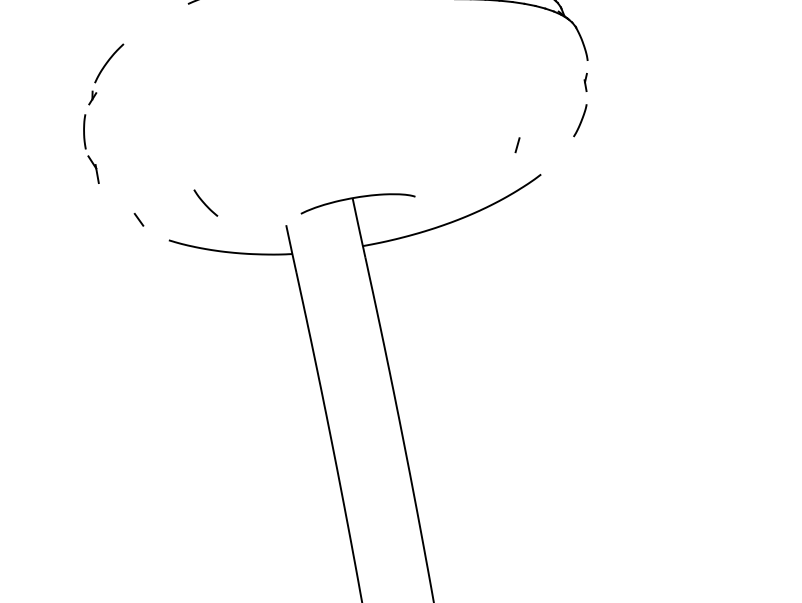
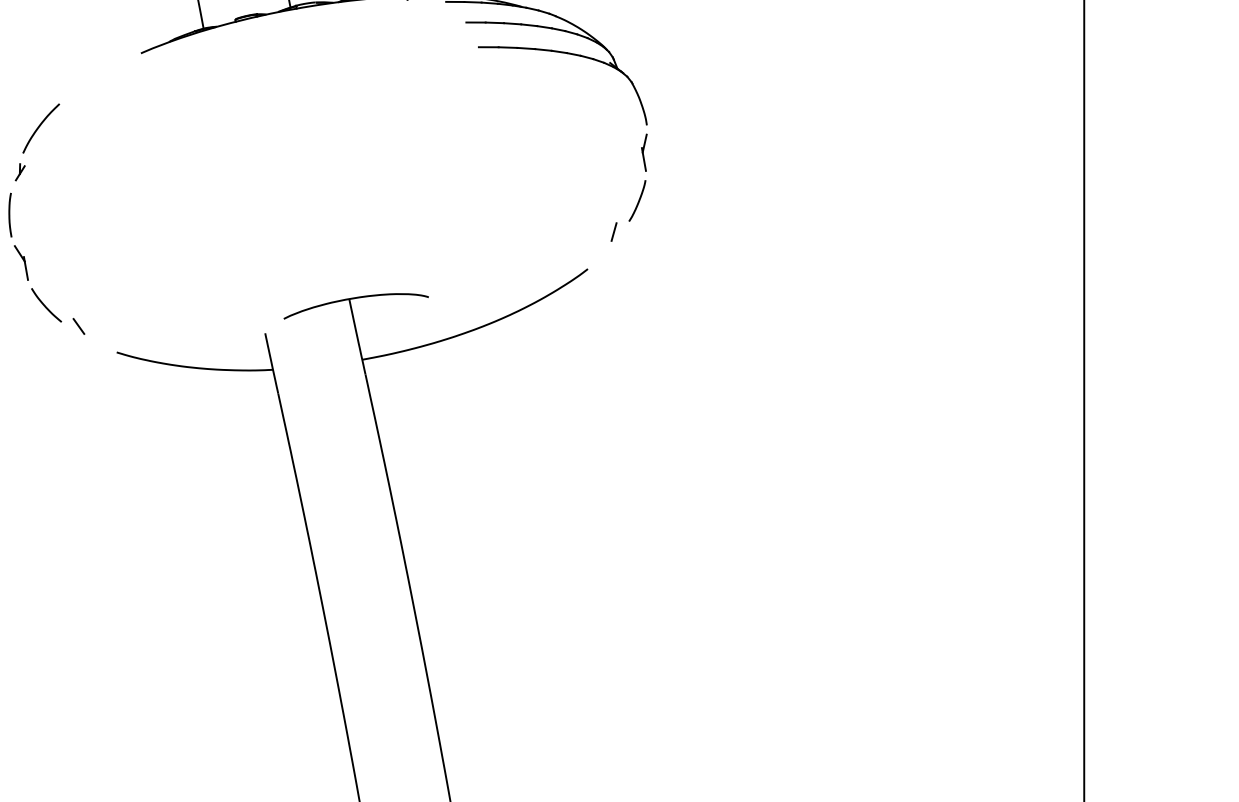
part: (585, 82) -> (644, 152), size x1.67
line: (517, 144) -> (613, 231), moved
curve: (205, 203) -> (45, 305), moved

